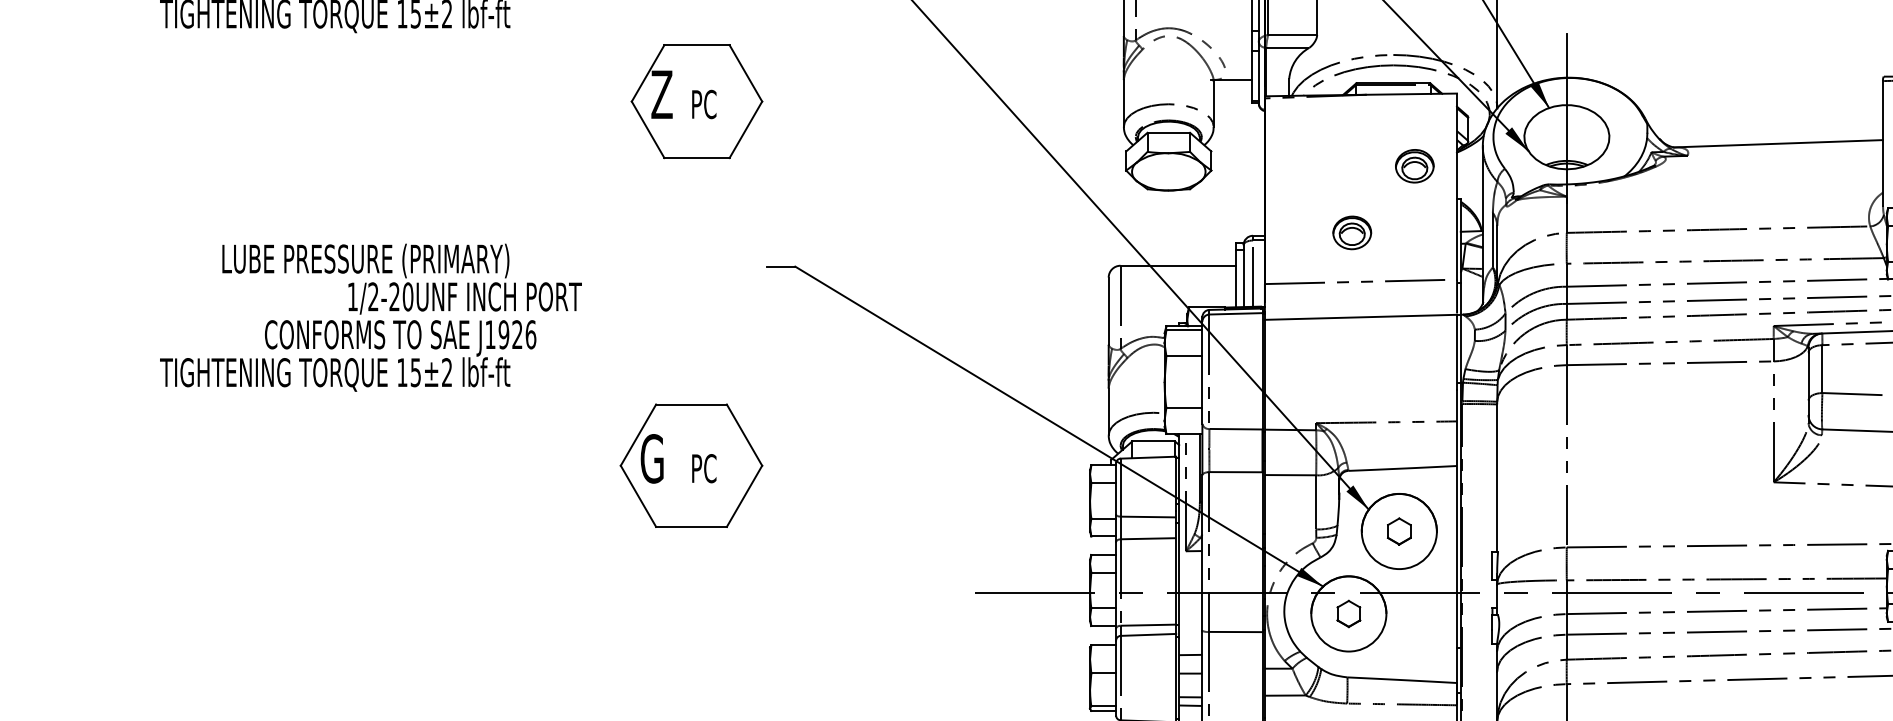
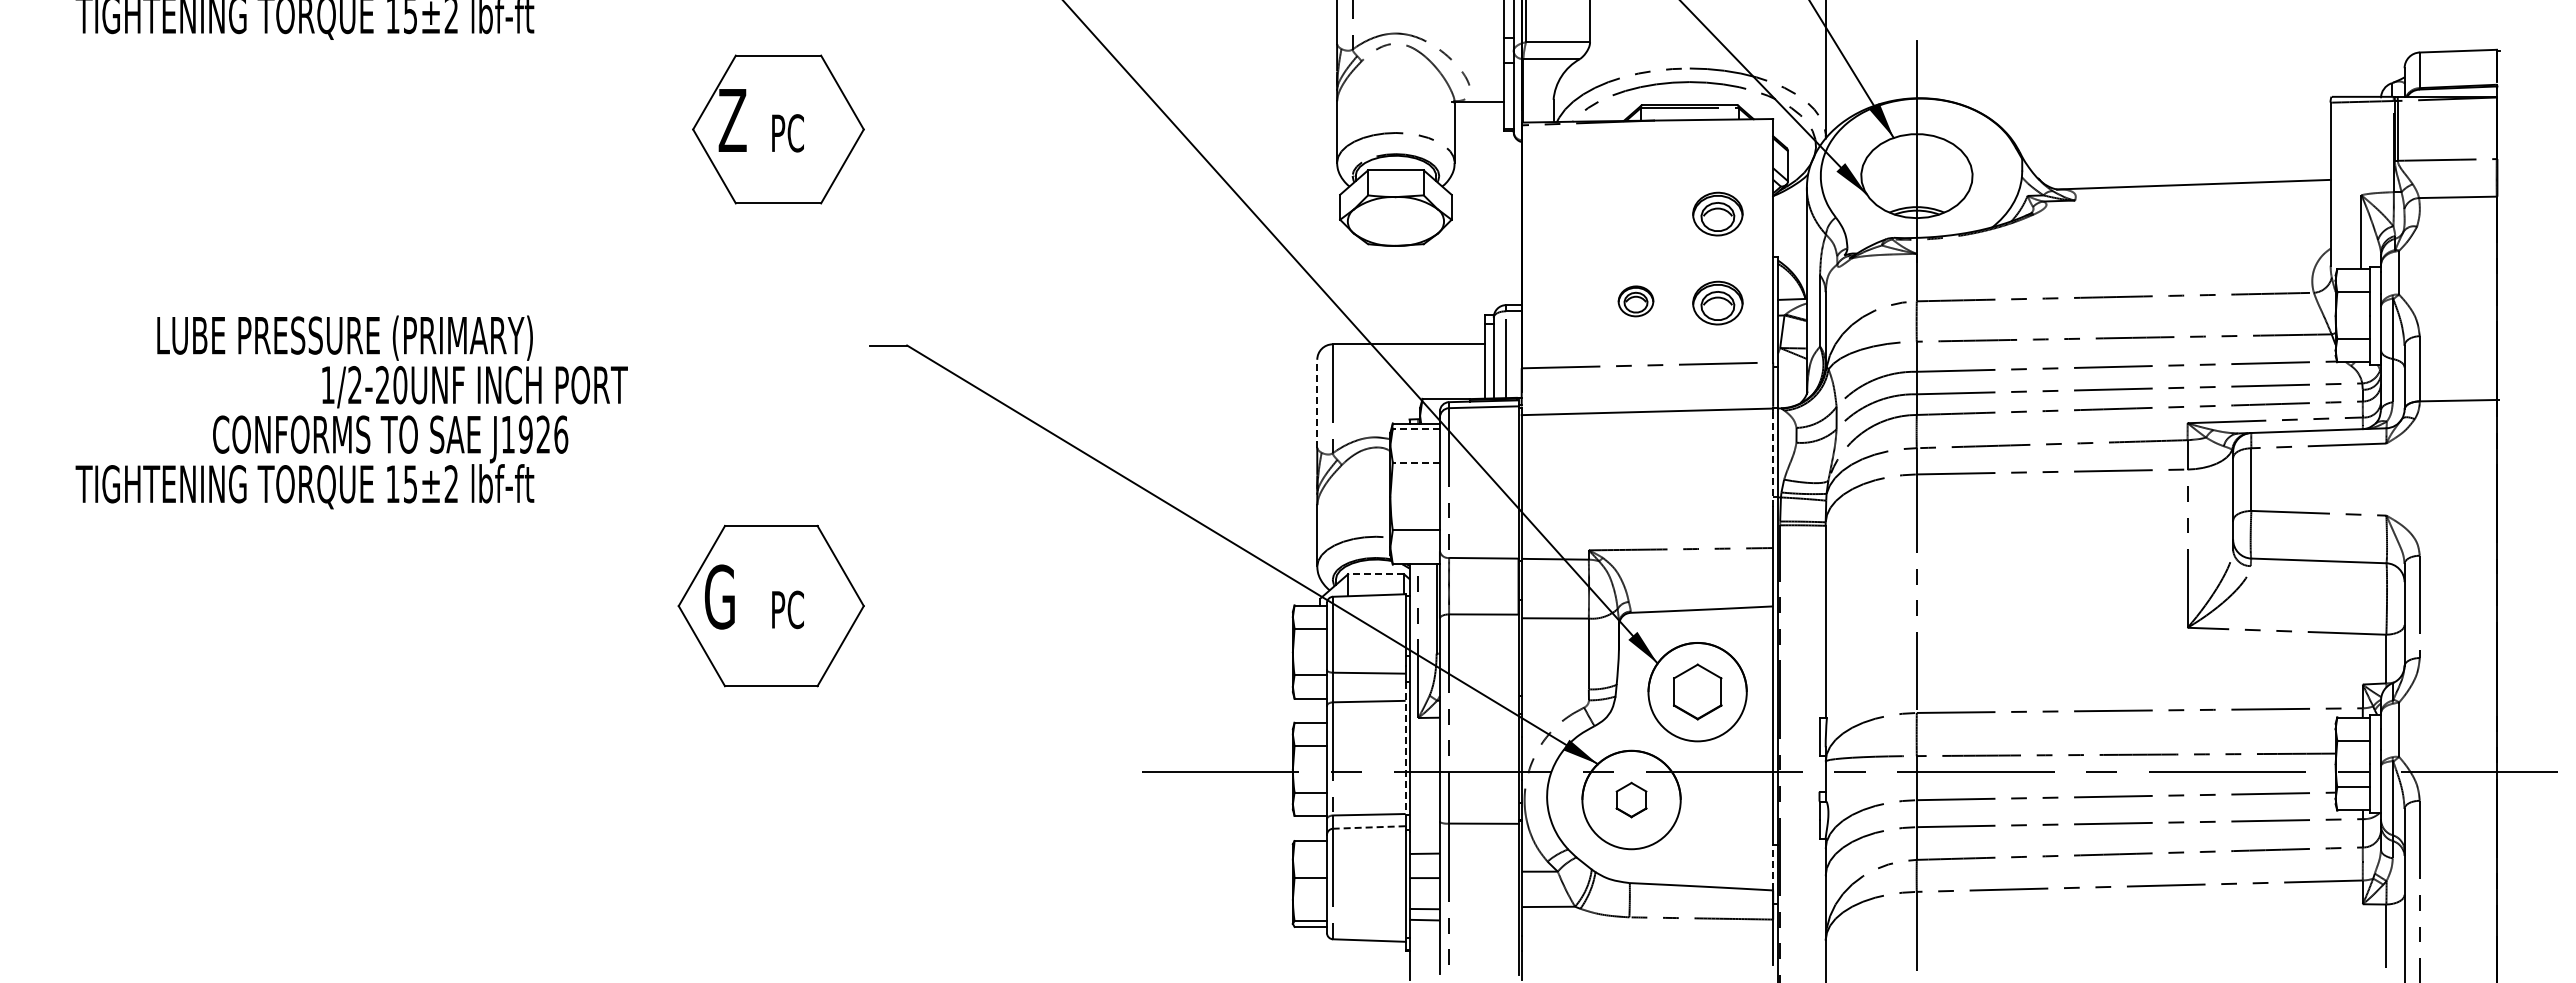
part: (1351, 233) -> (1635, 301), size x0.7
part: (1414, 233) -> (1717, 302), added
line: (1108, 310) -> (1317, 403), solid -> dashed
line: (1184, 330) -> (1416, 428), solid -> dashed
line: (1457, 352) -> (1773, 458), solid -> dashed
line: (1184, 356) -> (1416, 462), solid -> dashed
line: (1153, 441) -> (1376, 574), solid -> dashed
part: (1399, 531) -> (1697, 692), size x1.6
line: (1176, 574) -> (1405, 748), solid -> dashed
line: (1147, 634) -> (1368, 827), solid -> dashed
line: (1457, 665) -> (1773, 867), solid -> dashed

